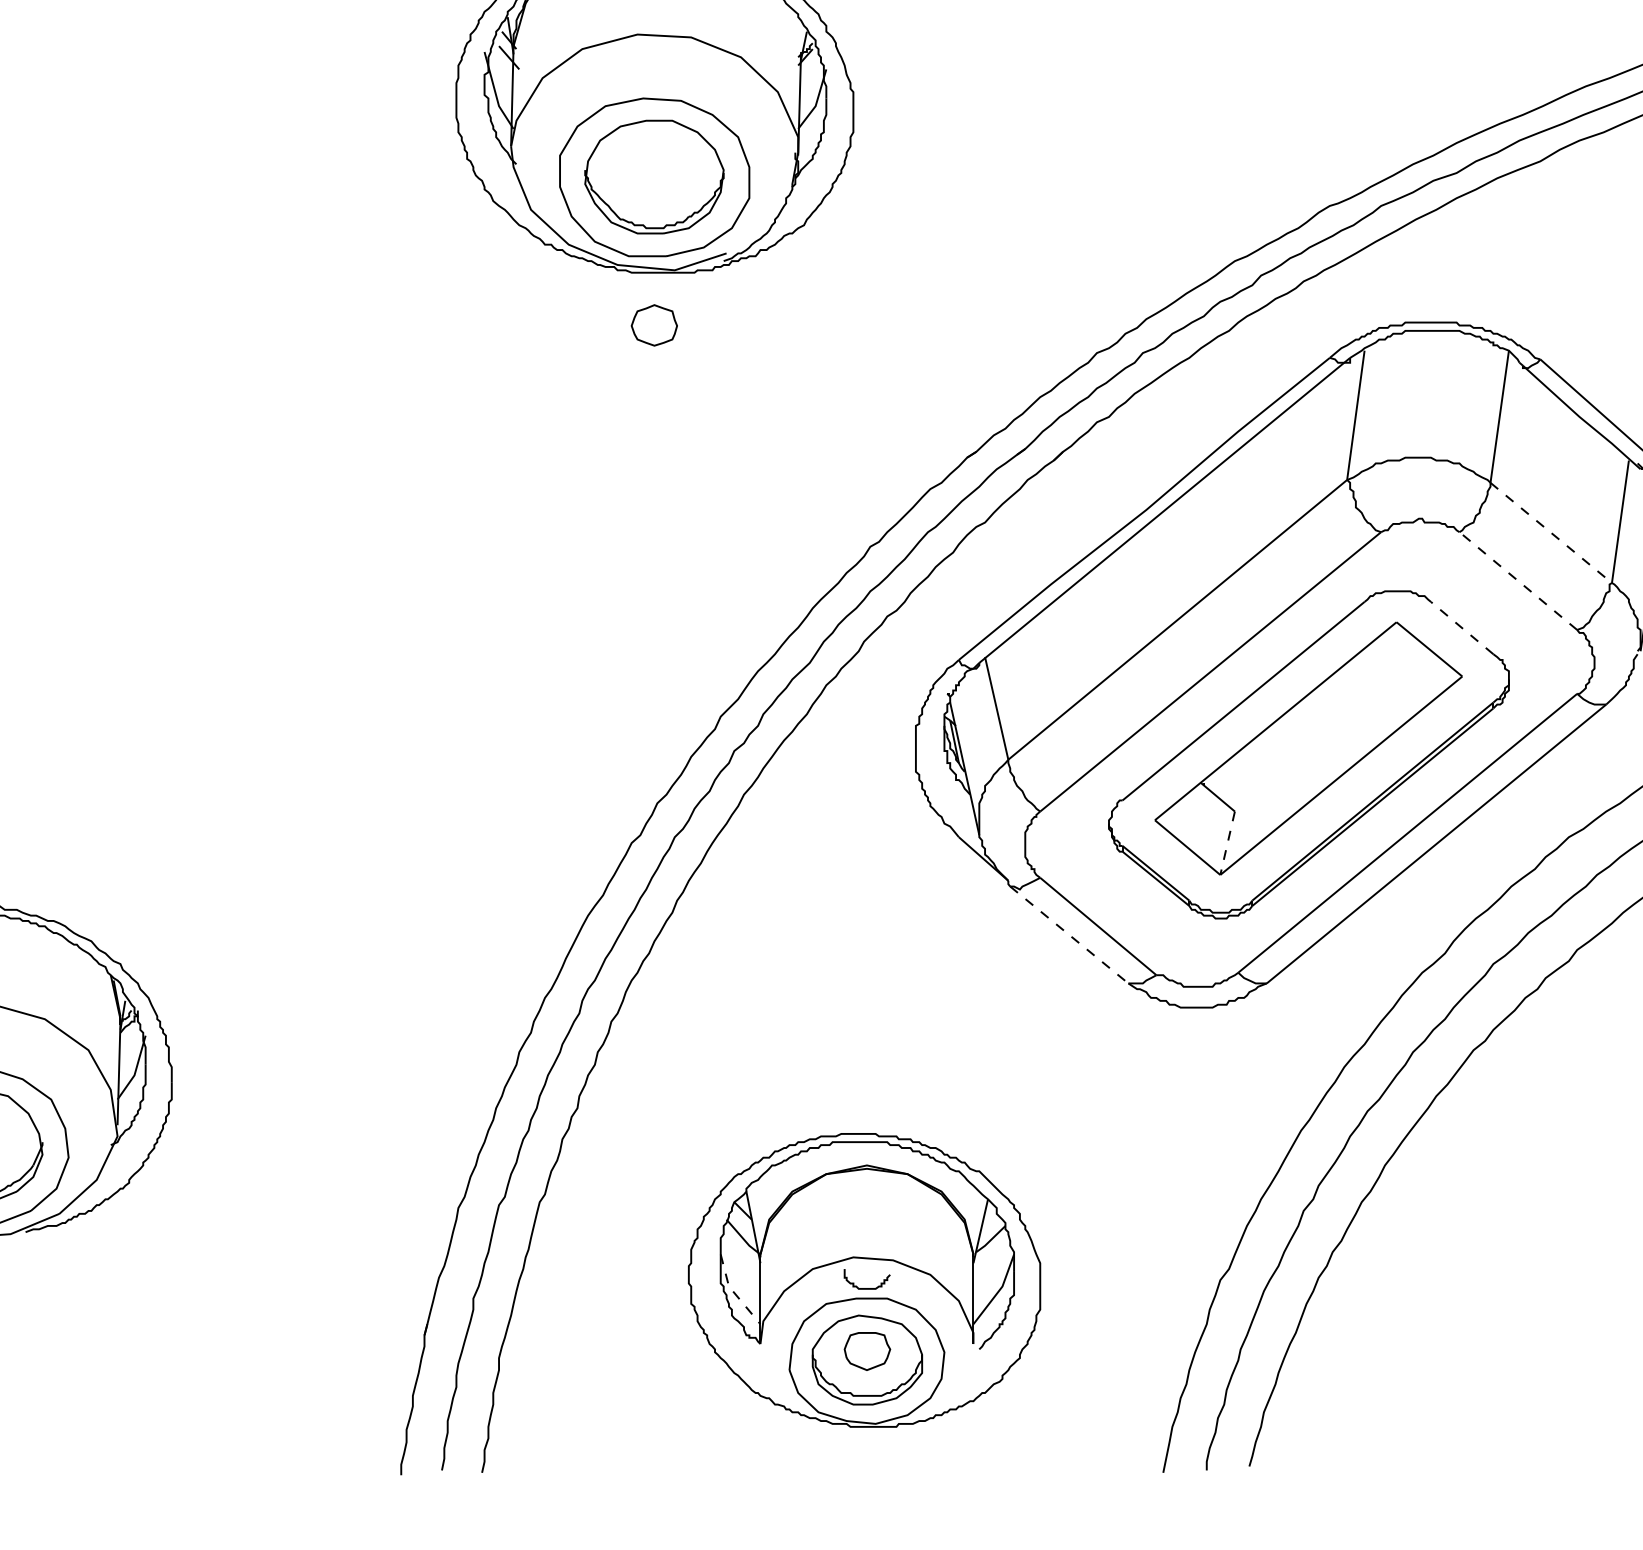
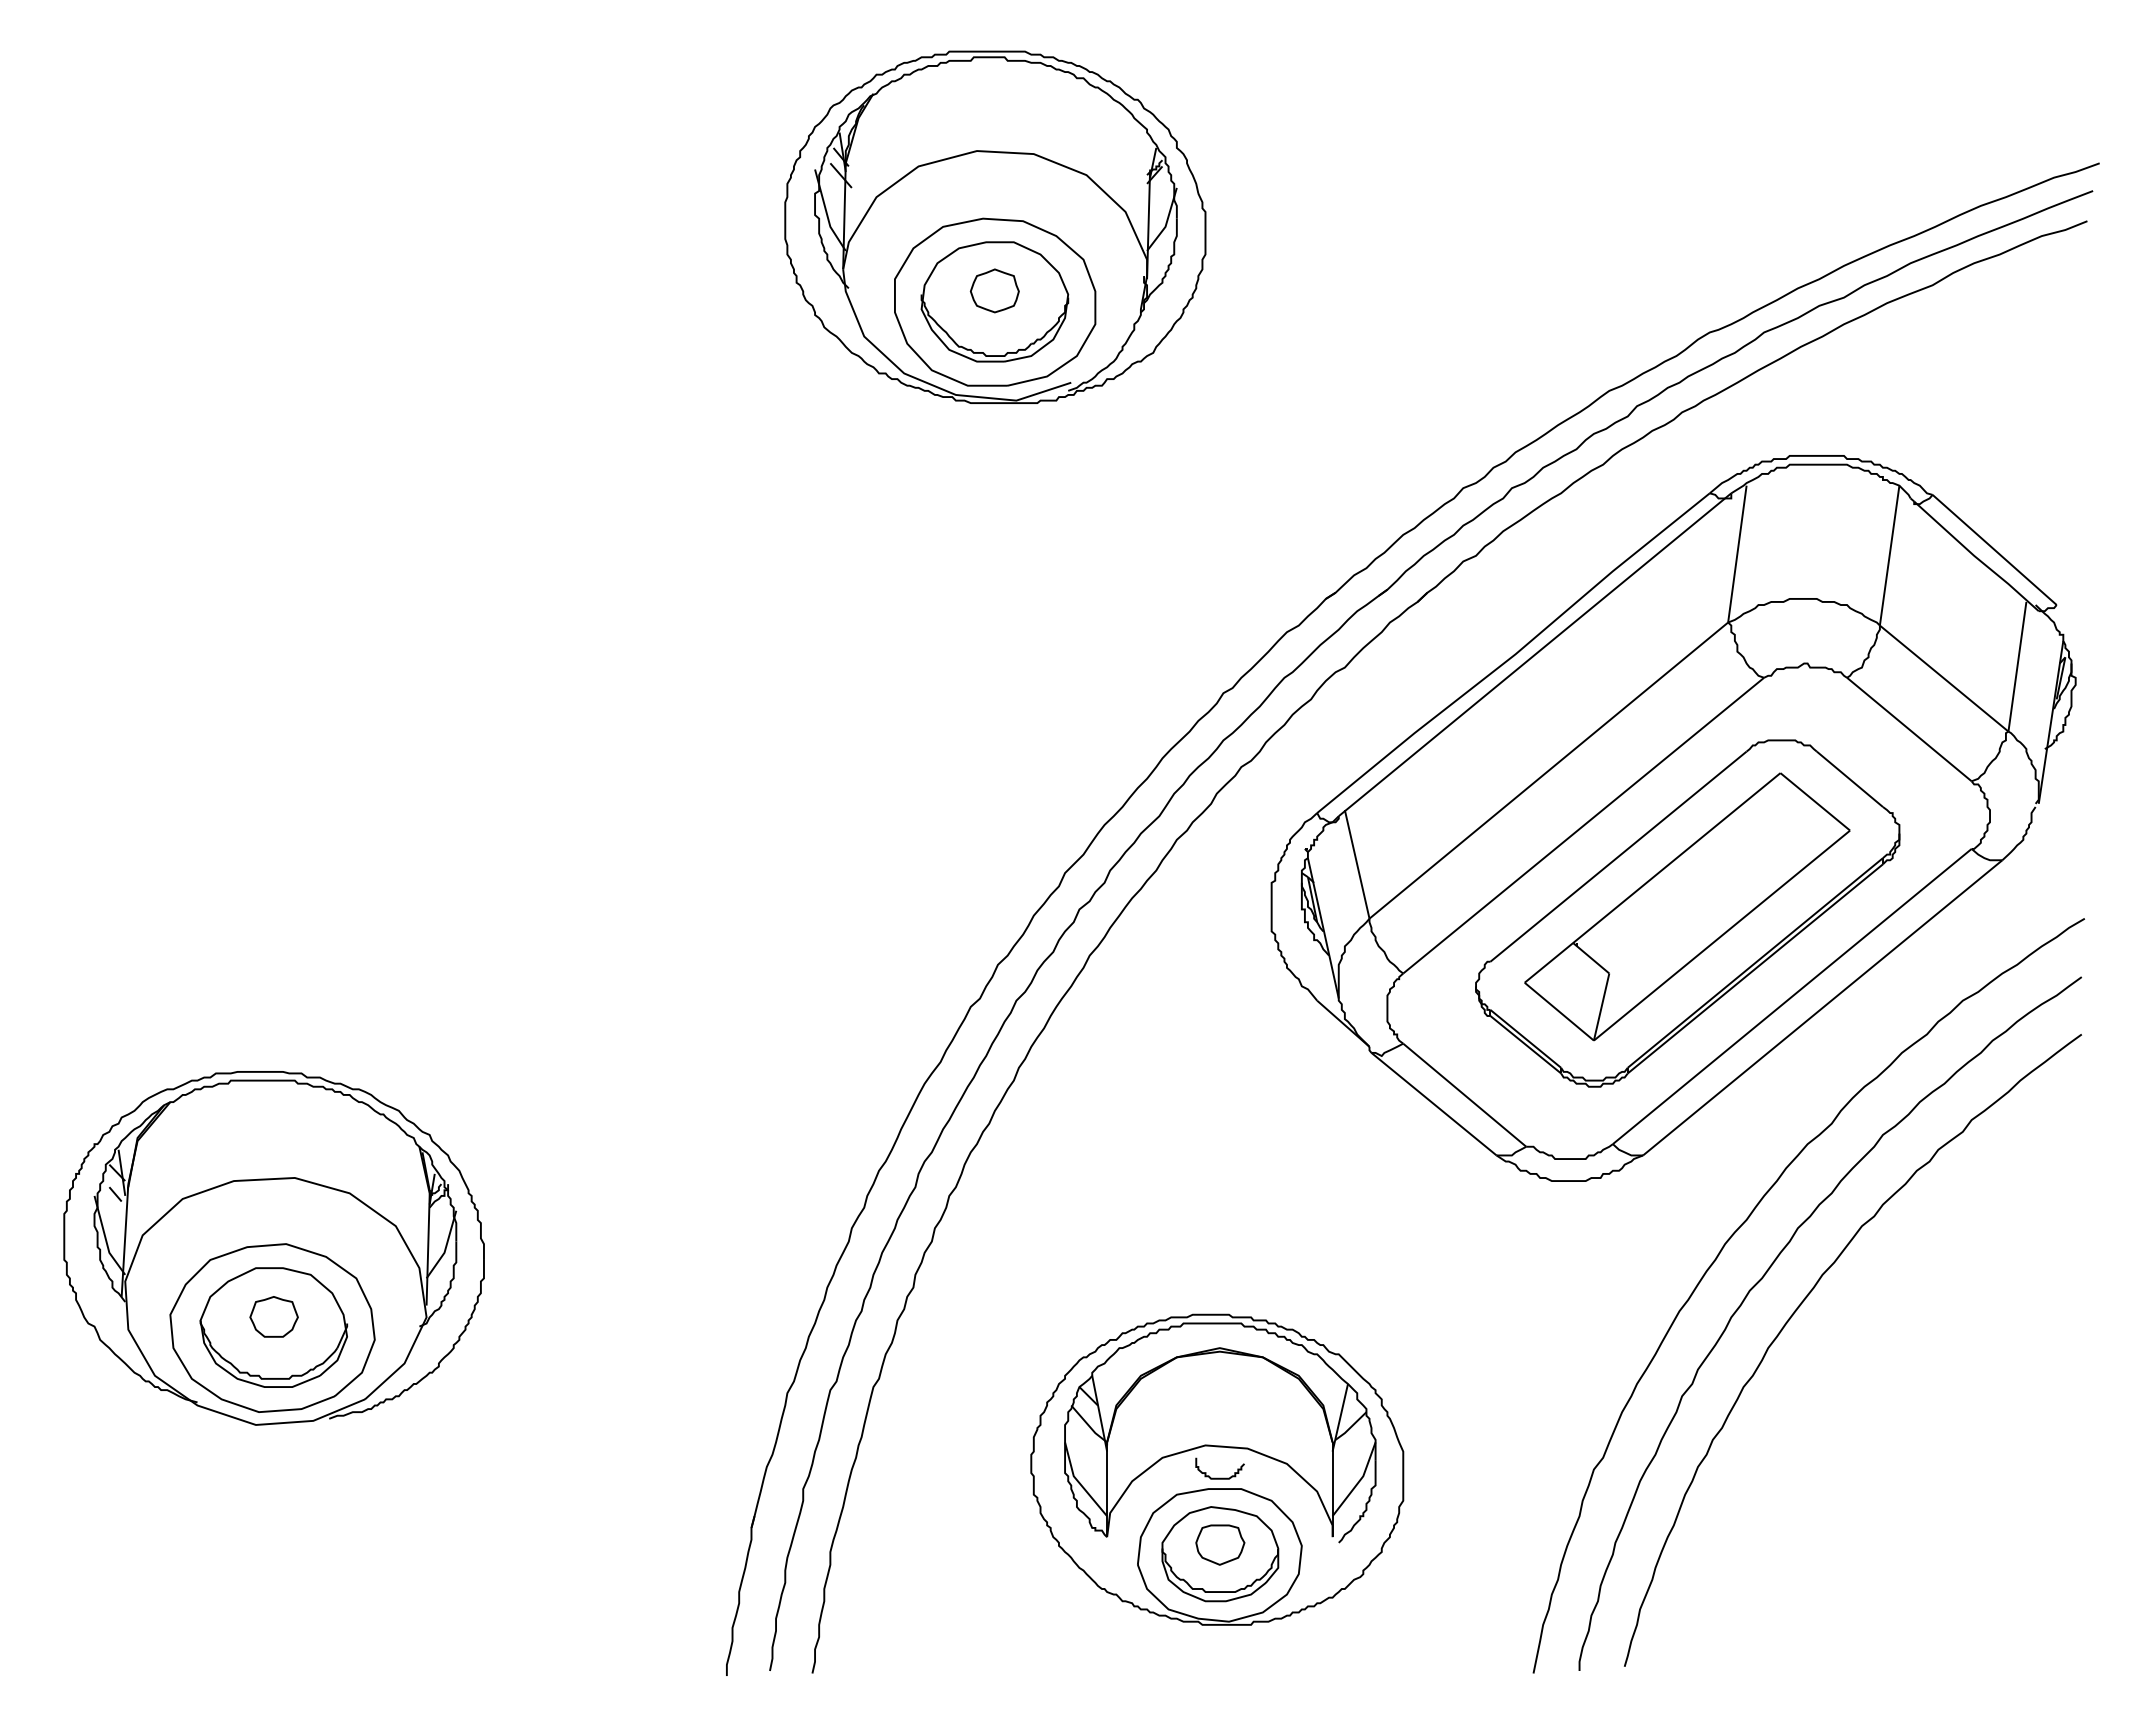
part: (654, 325) -> (994, 290), moved
line: (1551, 532) -> (1944, 678), dashed -> solid
line: (1518, 581) -> (1909, 729), dashed -> solid
line: (1461, 627) -> (1849, 778), dashed -> solid
line: (1227, 843) -> (1601, 1007), dashed -> solid
line: (1069, 935) -> (1434, 1104), dashed -> solid
line: (734, 1293) -> (1079, 1483), dashed -> solid

